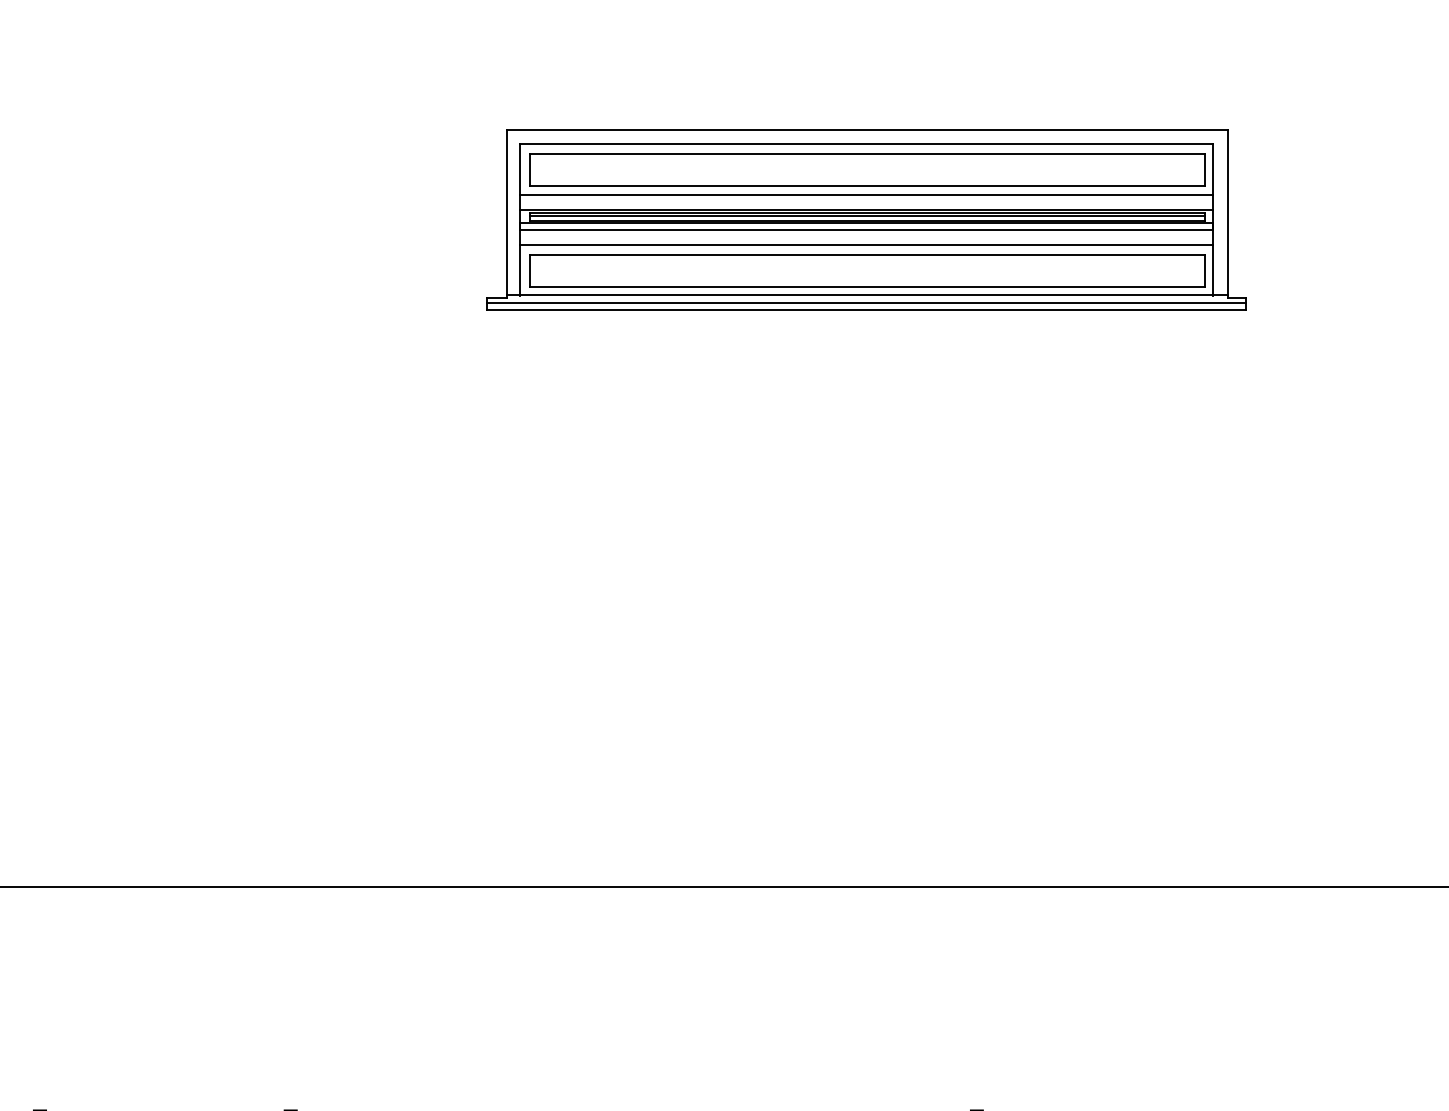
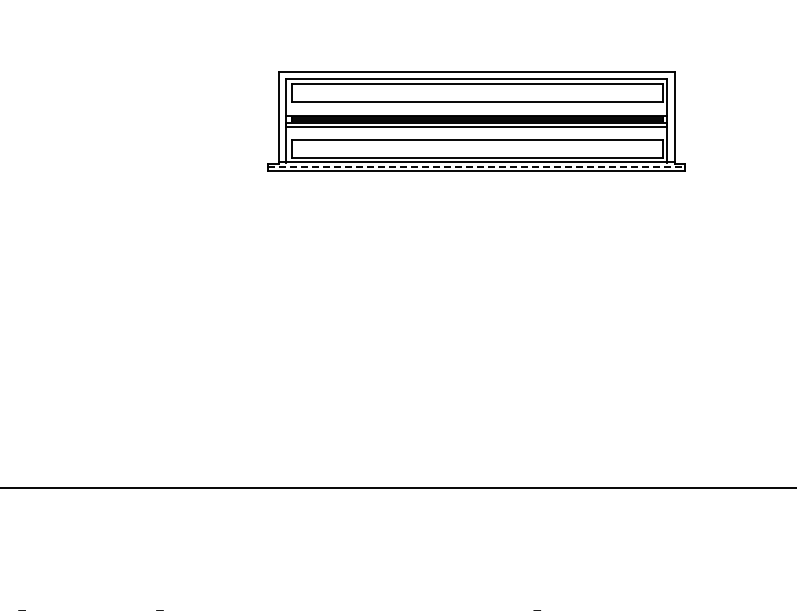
line: (866, 195) -> (476, 107), removed
line: (866, 244) -> (476, 134), removed
line: (868, 302) -> (477, 166), solid -> dashed

